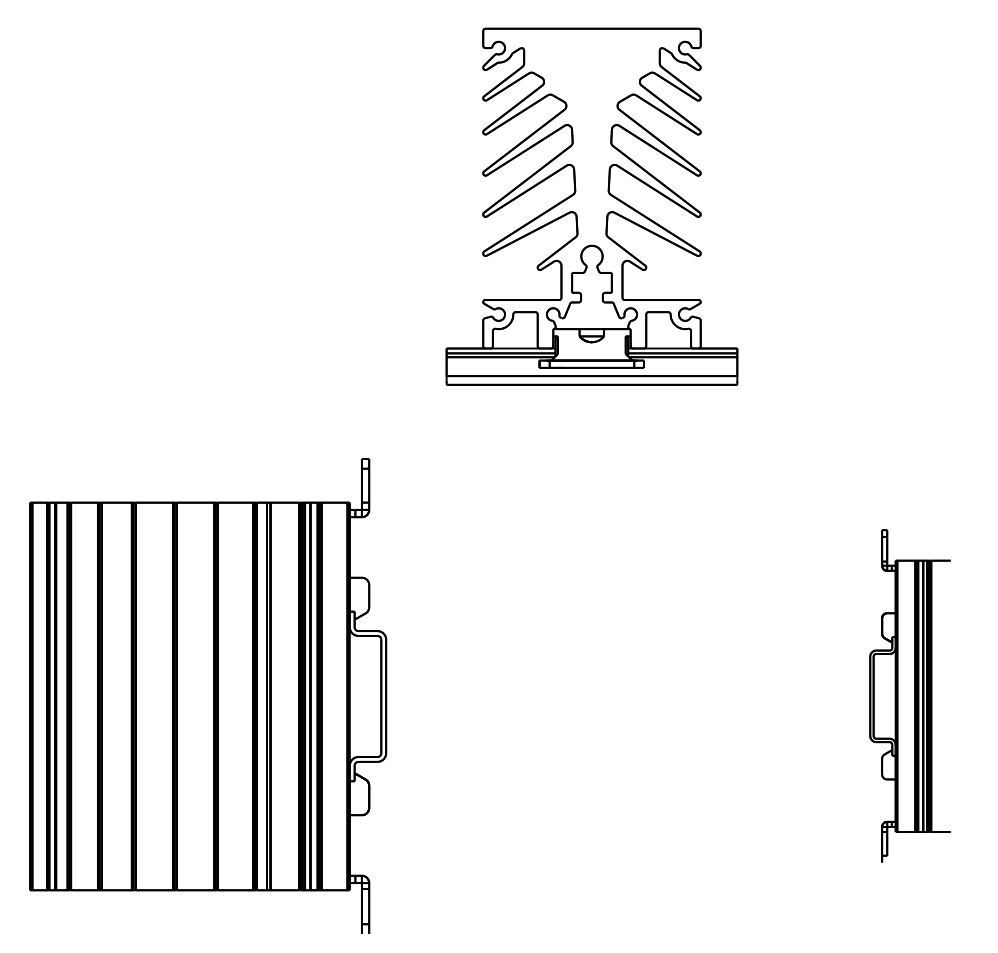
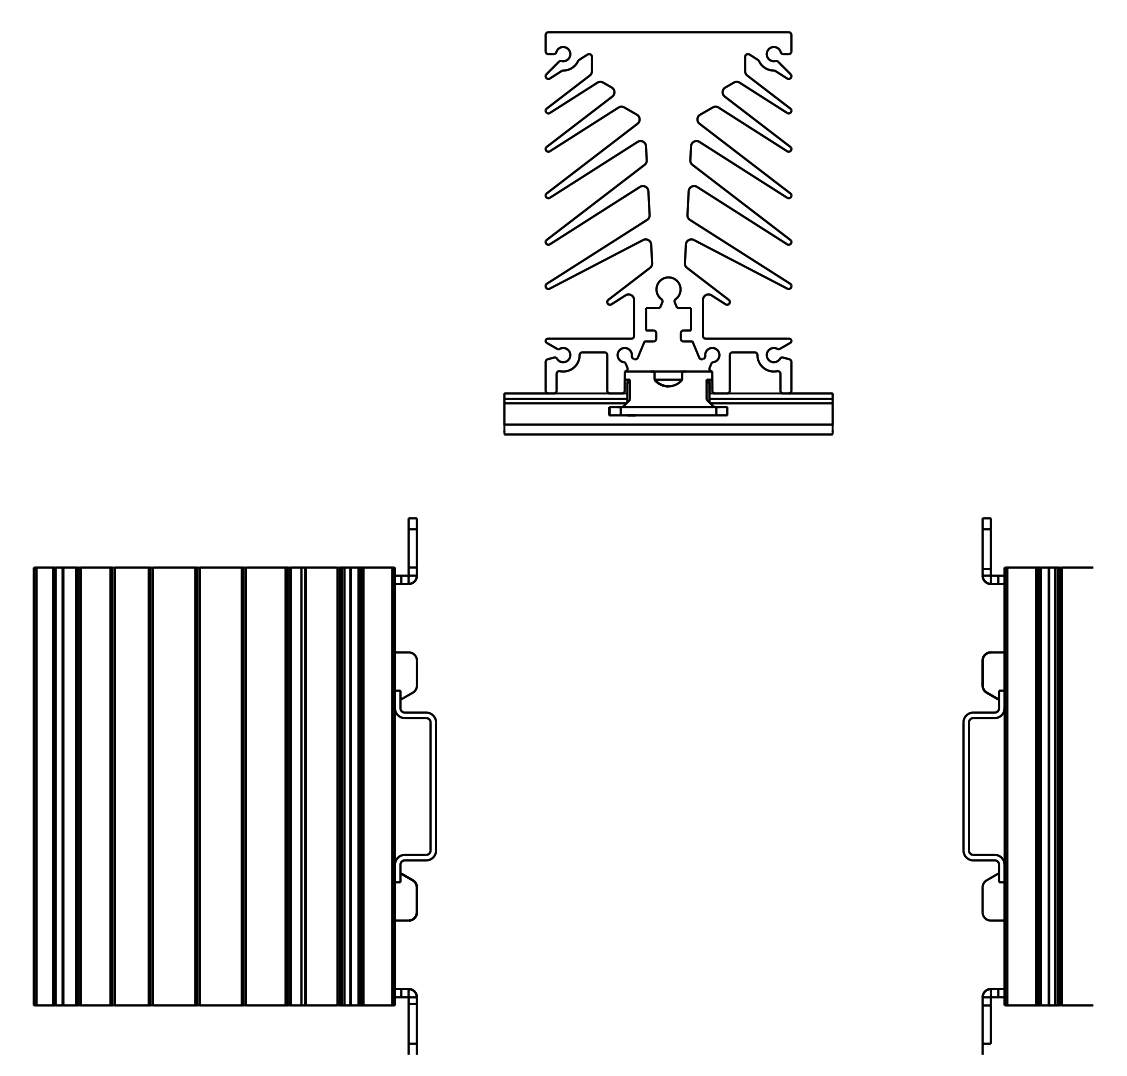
part: (909, 695) -> (1027, 785), size x1.43

